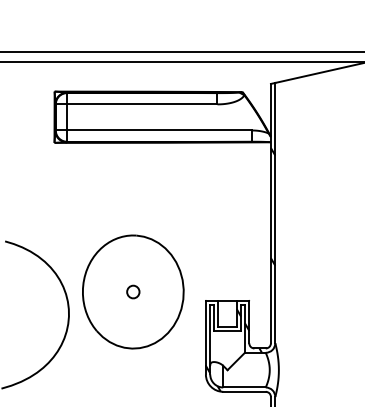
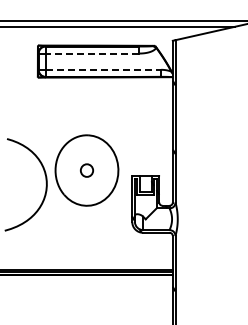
line: (142, 104) -> (92, 53), solid -> dashed
line: (159, 129) -> (103, 69), solid -> dashed
part: (132, 291) -> (86, 170), size x1.6

